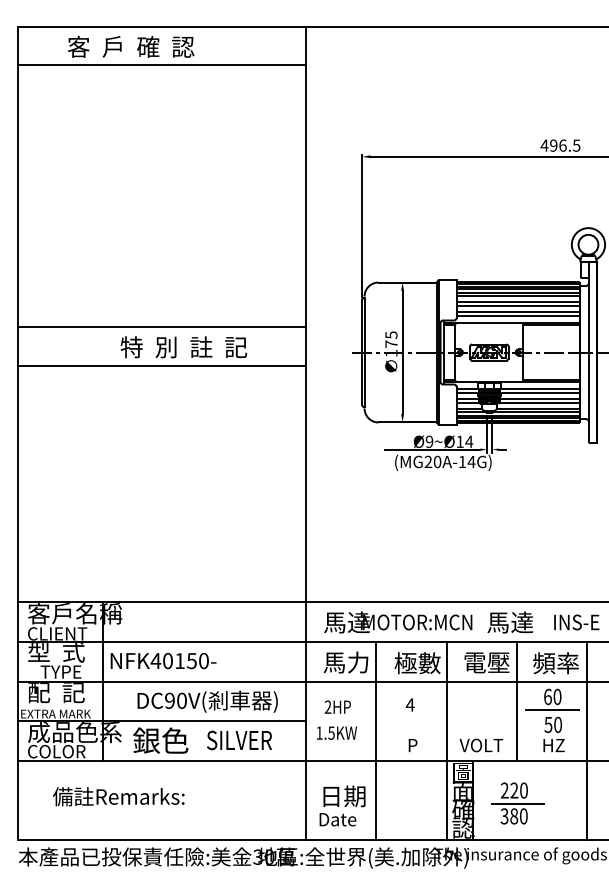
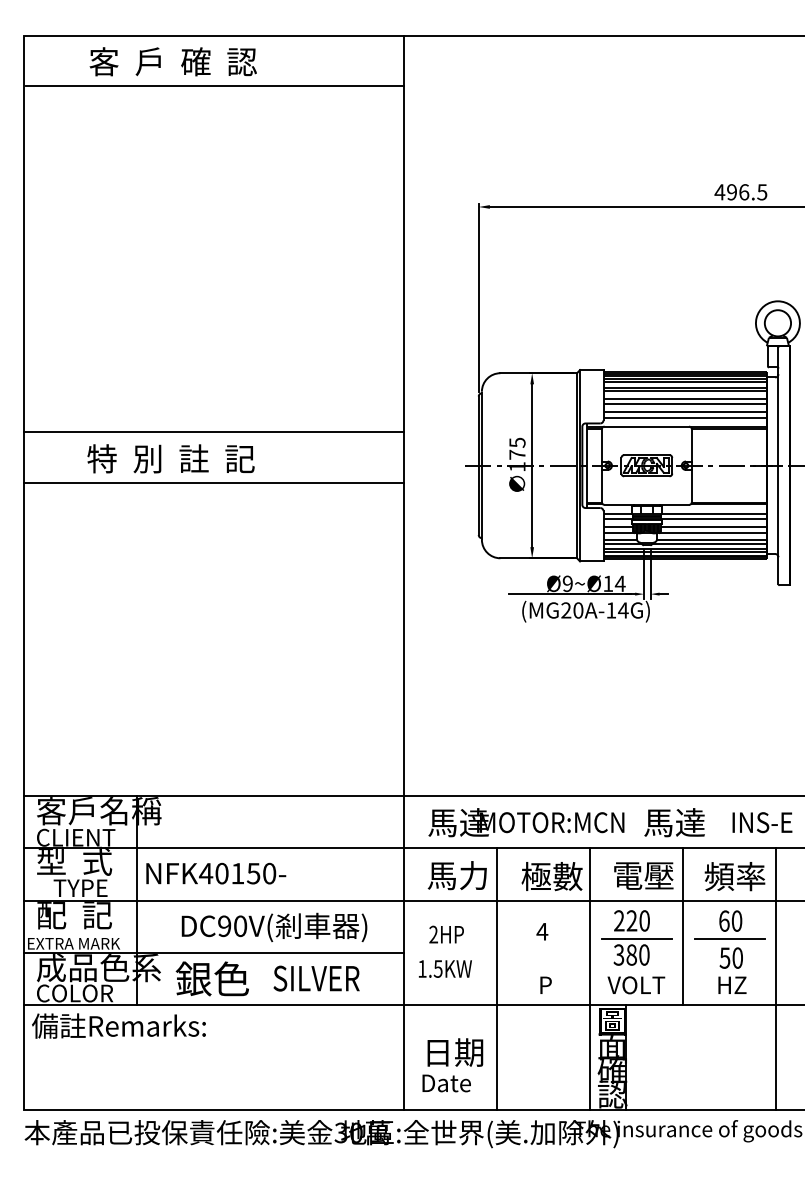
text: (183, 347) -> (170, 458), moved
text: (118, 796) -> (118, 1025), moved
part: (517, 803) -> (636, 937), moved

